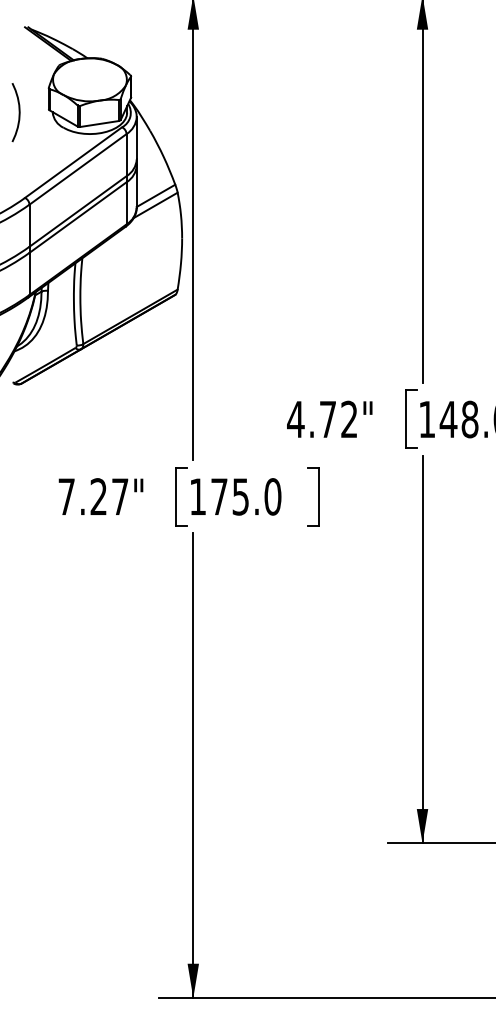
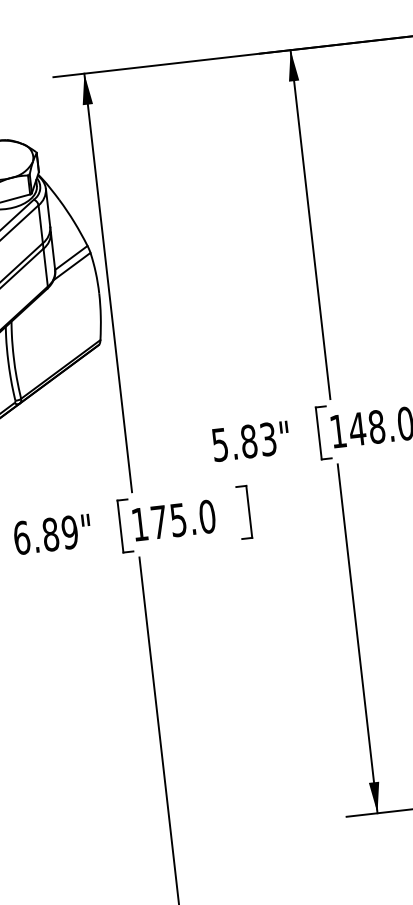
text: (322, 419) -> (244, 442), 4.72" -> 5.83"
text: (93, 496) -> (45, 534), 7.27" -> 6.89"

